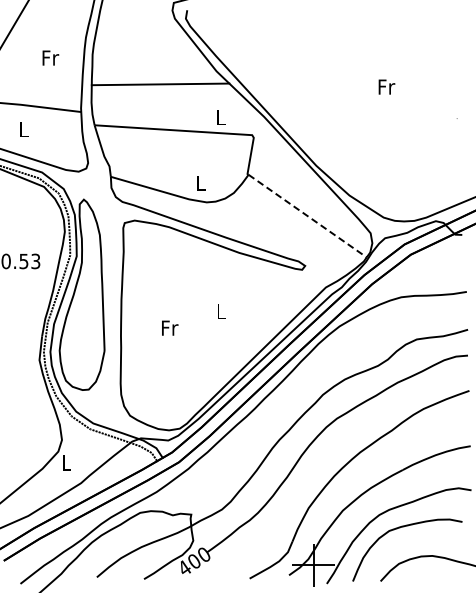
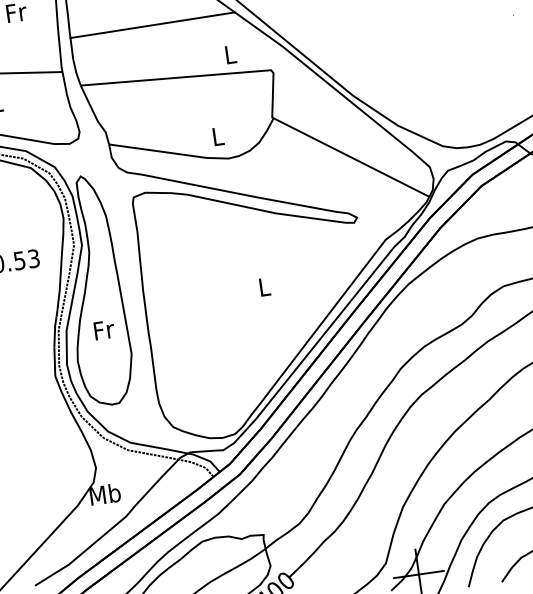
line: (308, 216) -> (352, 157), dashed -> solid
text: (170, 327) -> (104, 329), moved
text: (66, 462) -> (105, 494), L -> Mb

